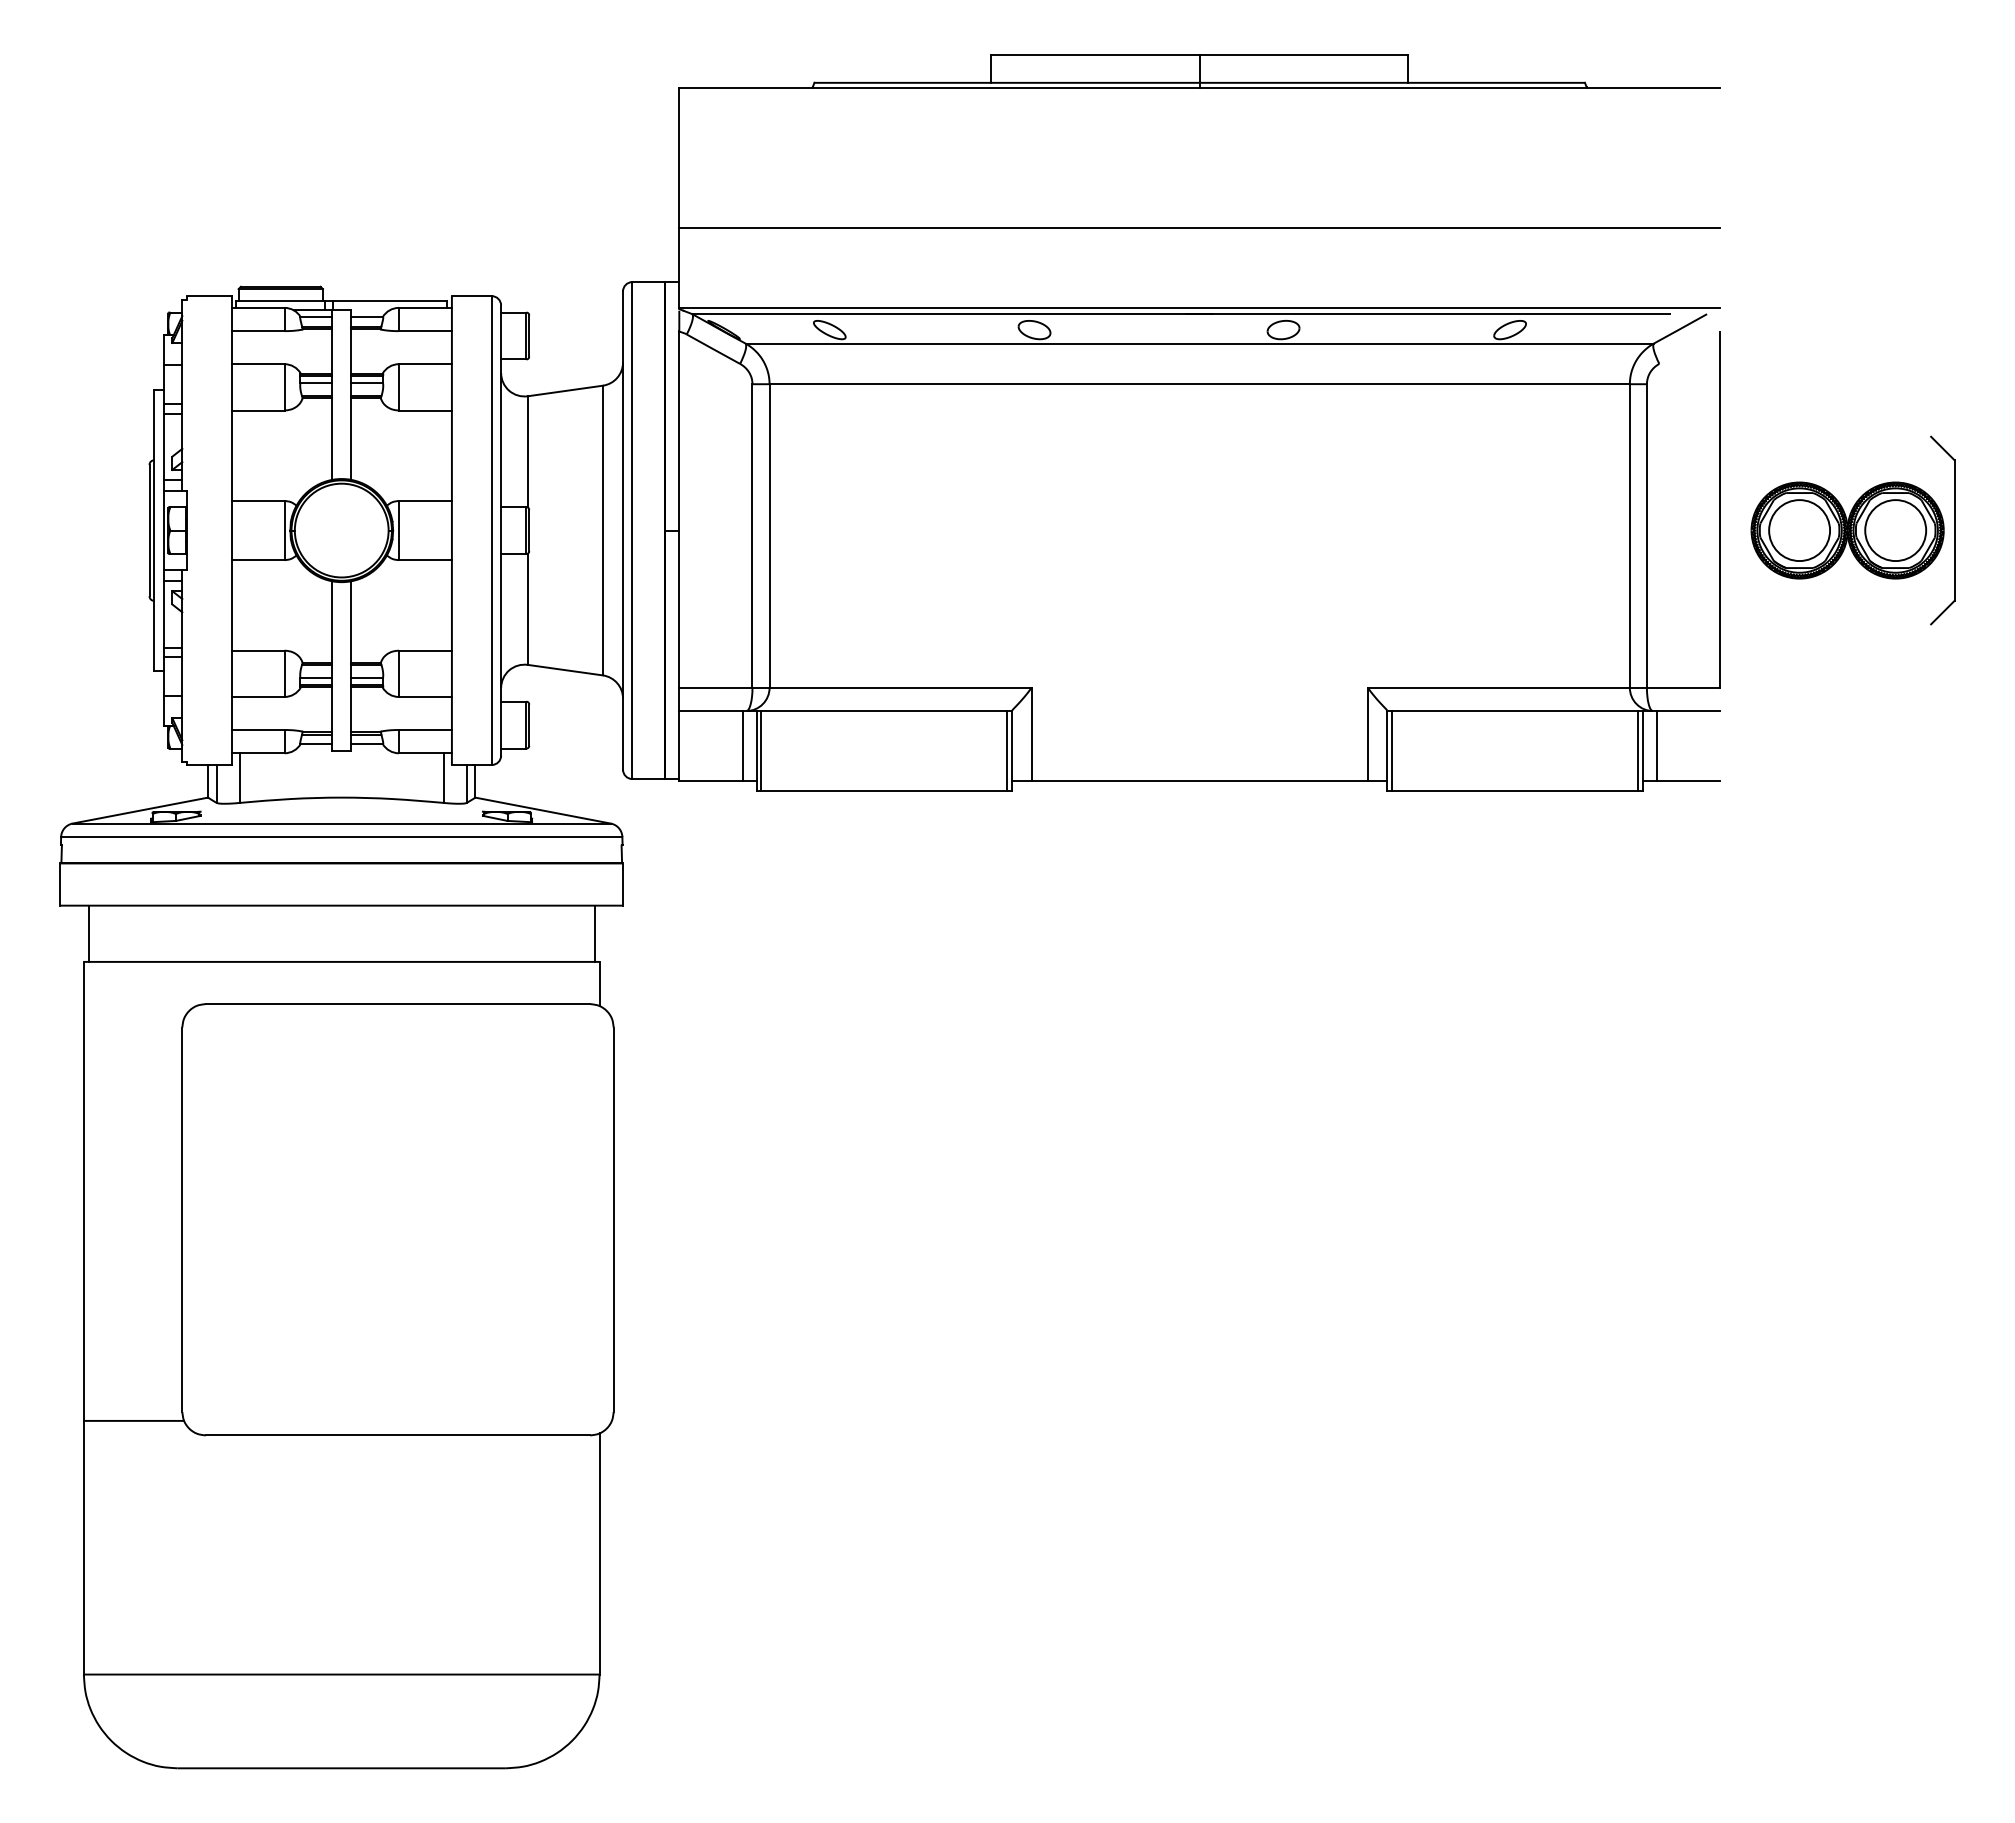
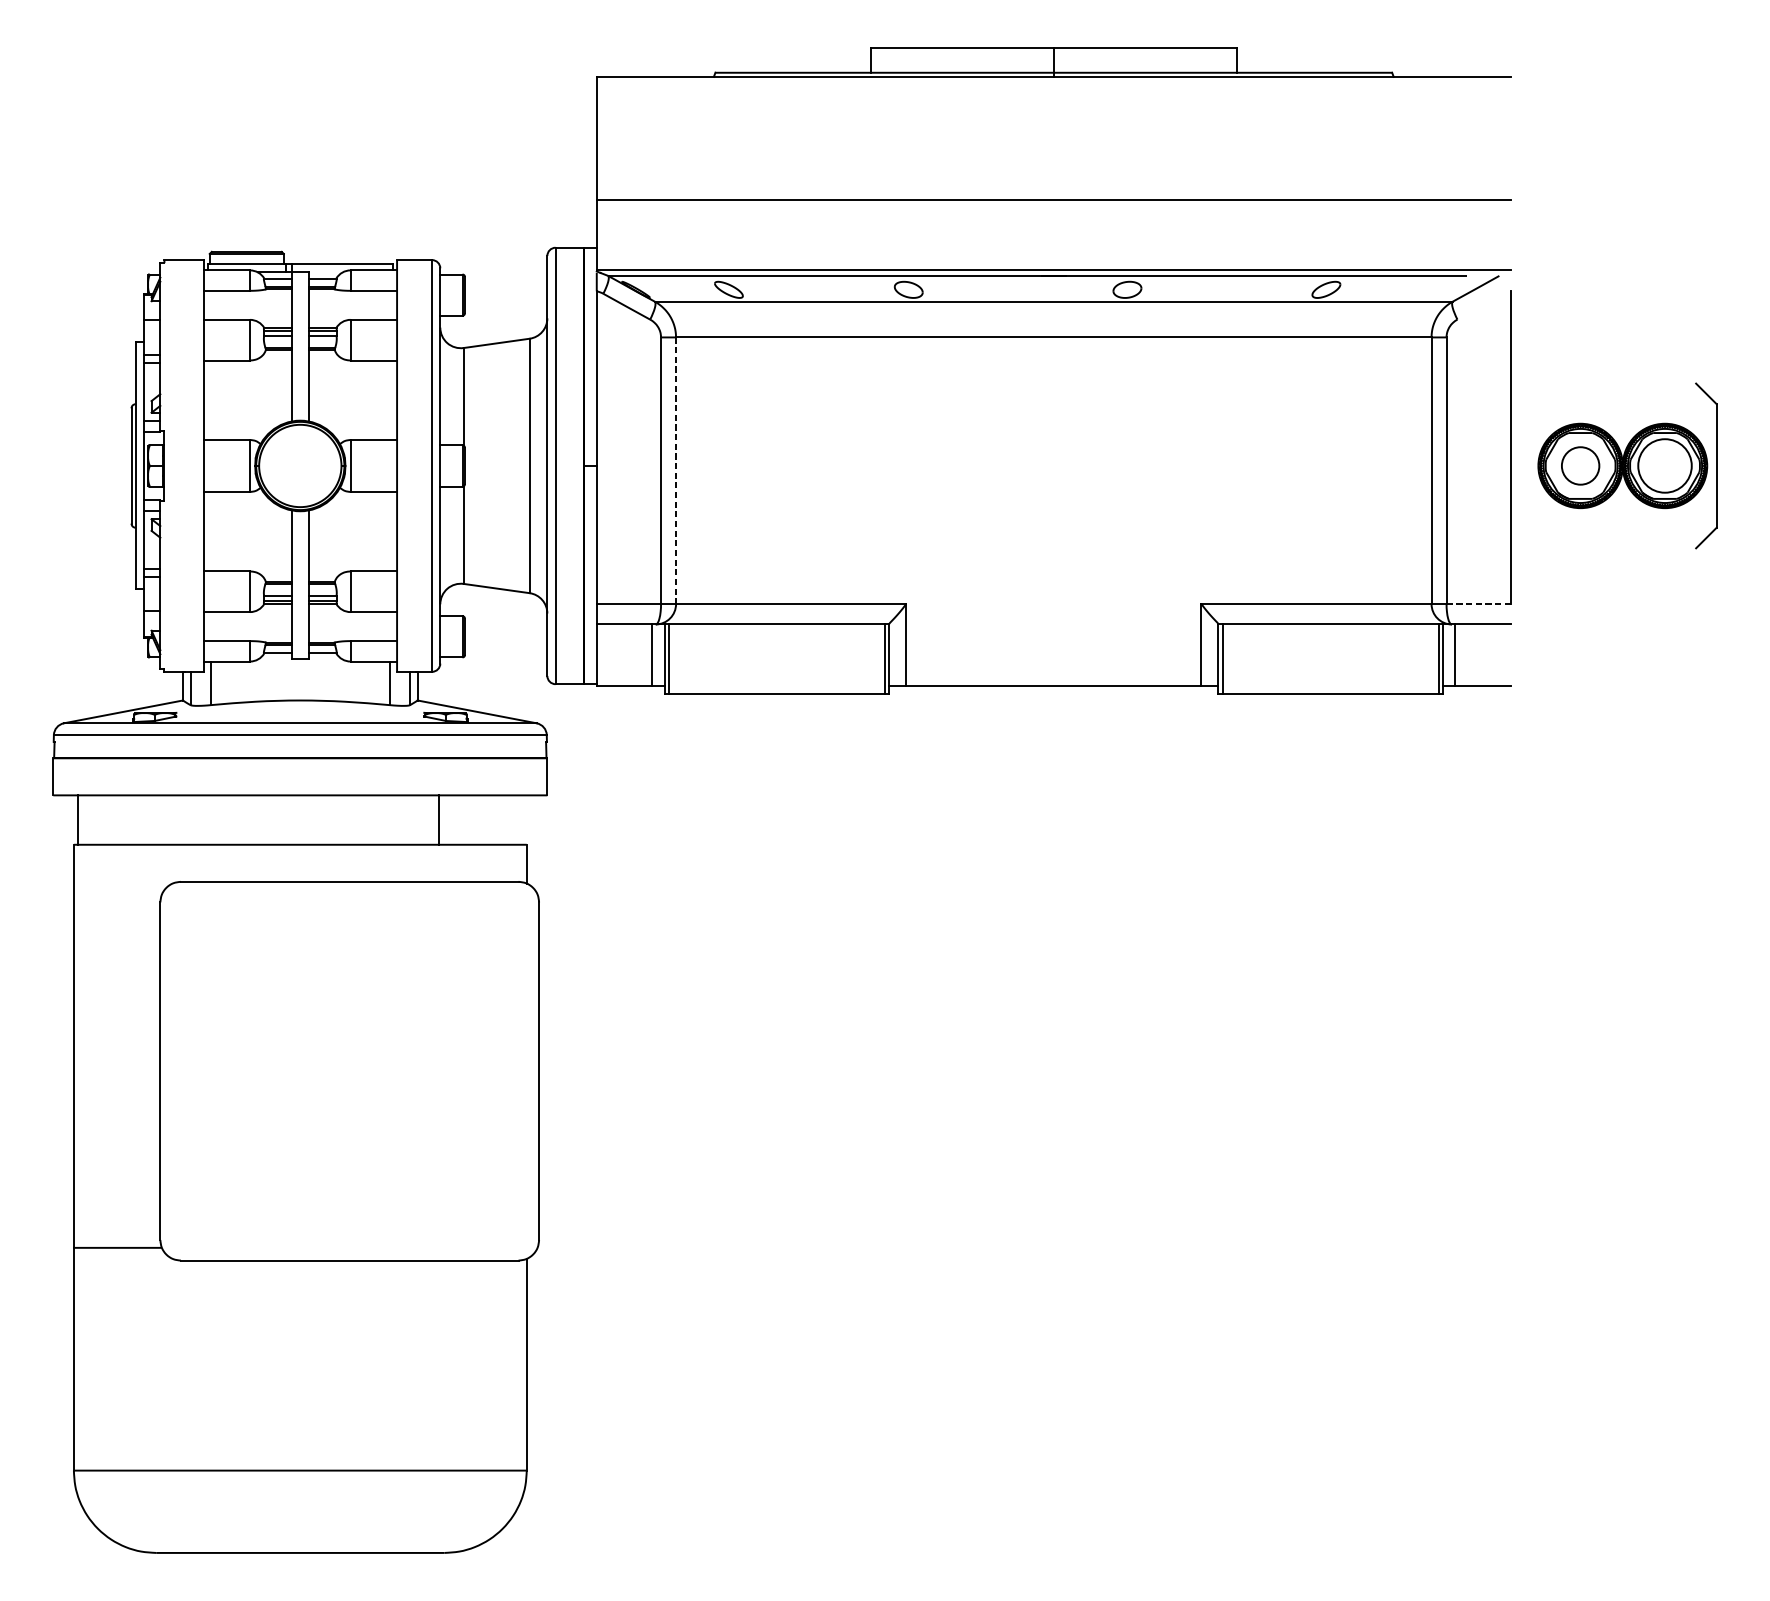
circle: (1799, 530) -> (1580, 465), size x0.7
line: (769, 535) -> (675, 470), solid -> dashed
line: (1683, 687) -> (1478, 603), solid -> dashed
line: (594, 933) -> (438, 819), moved

